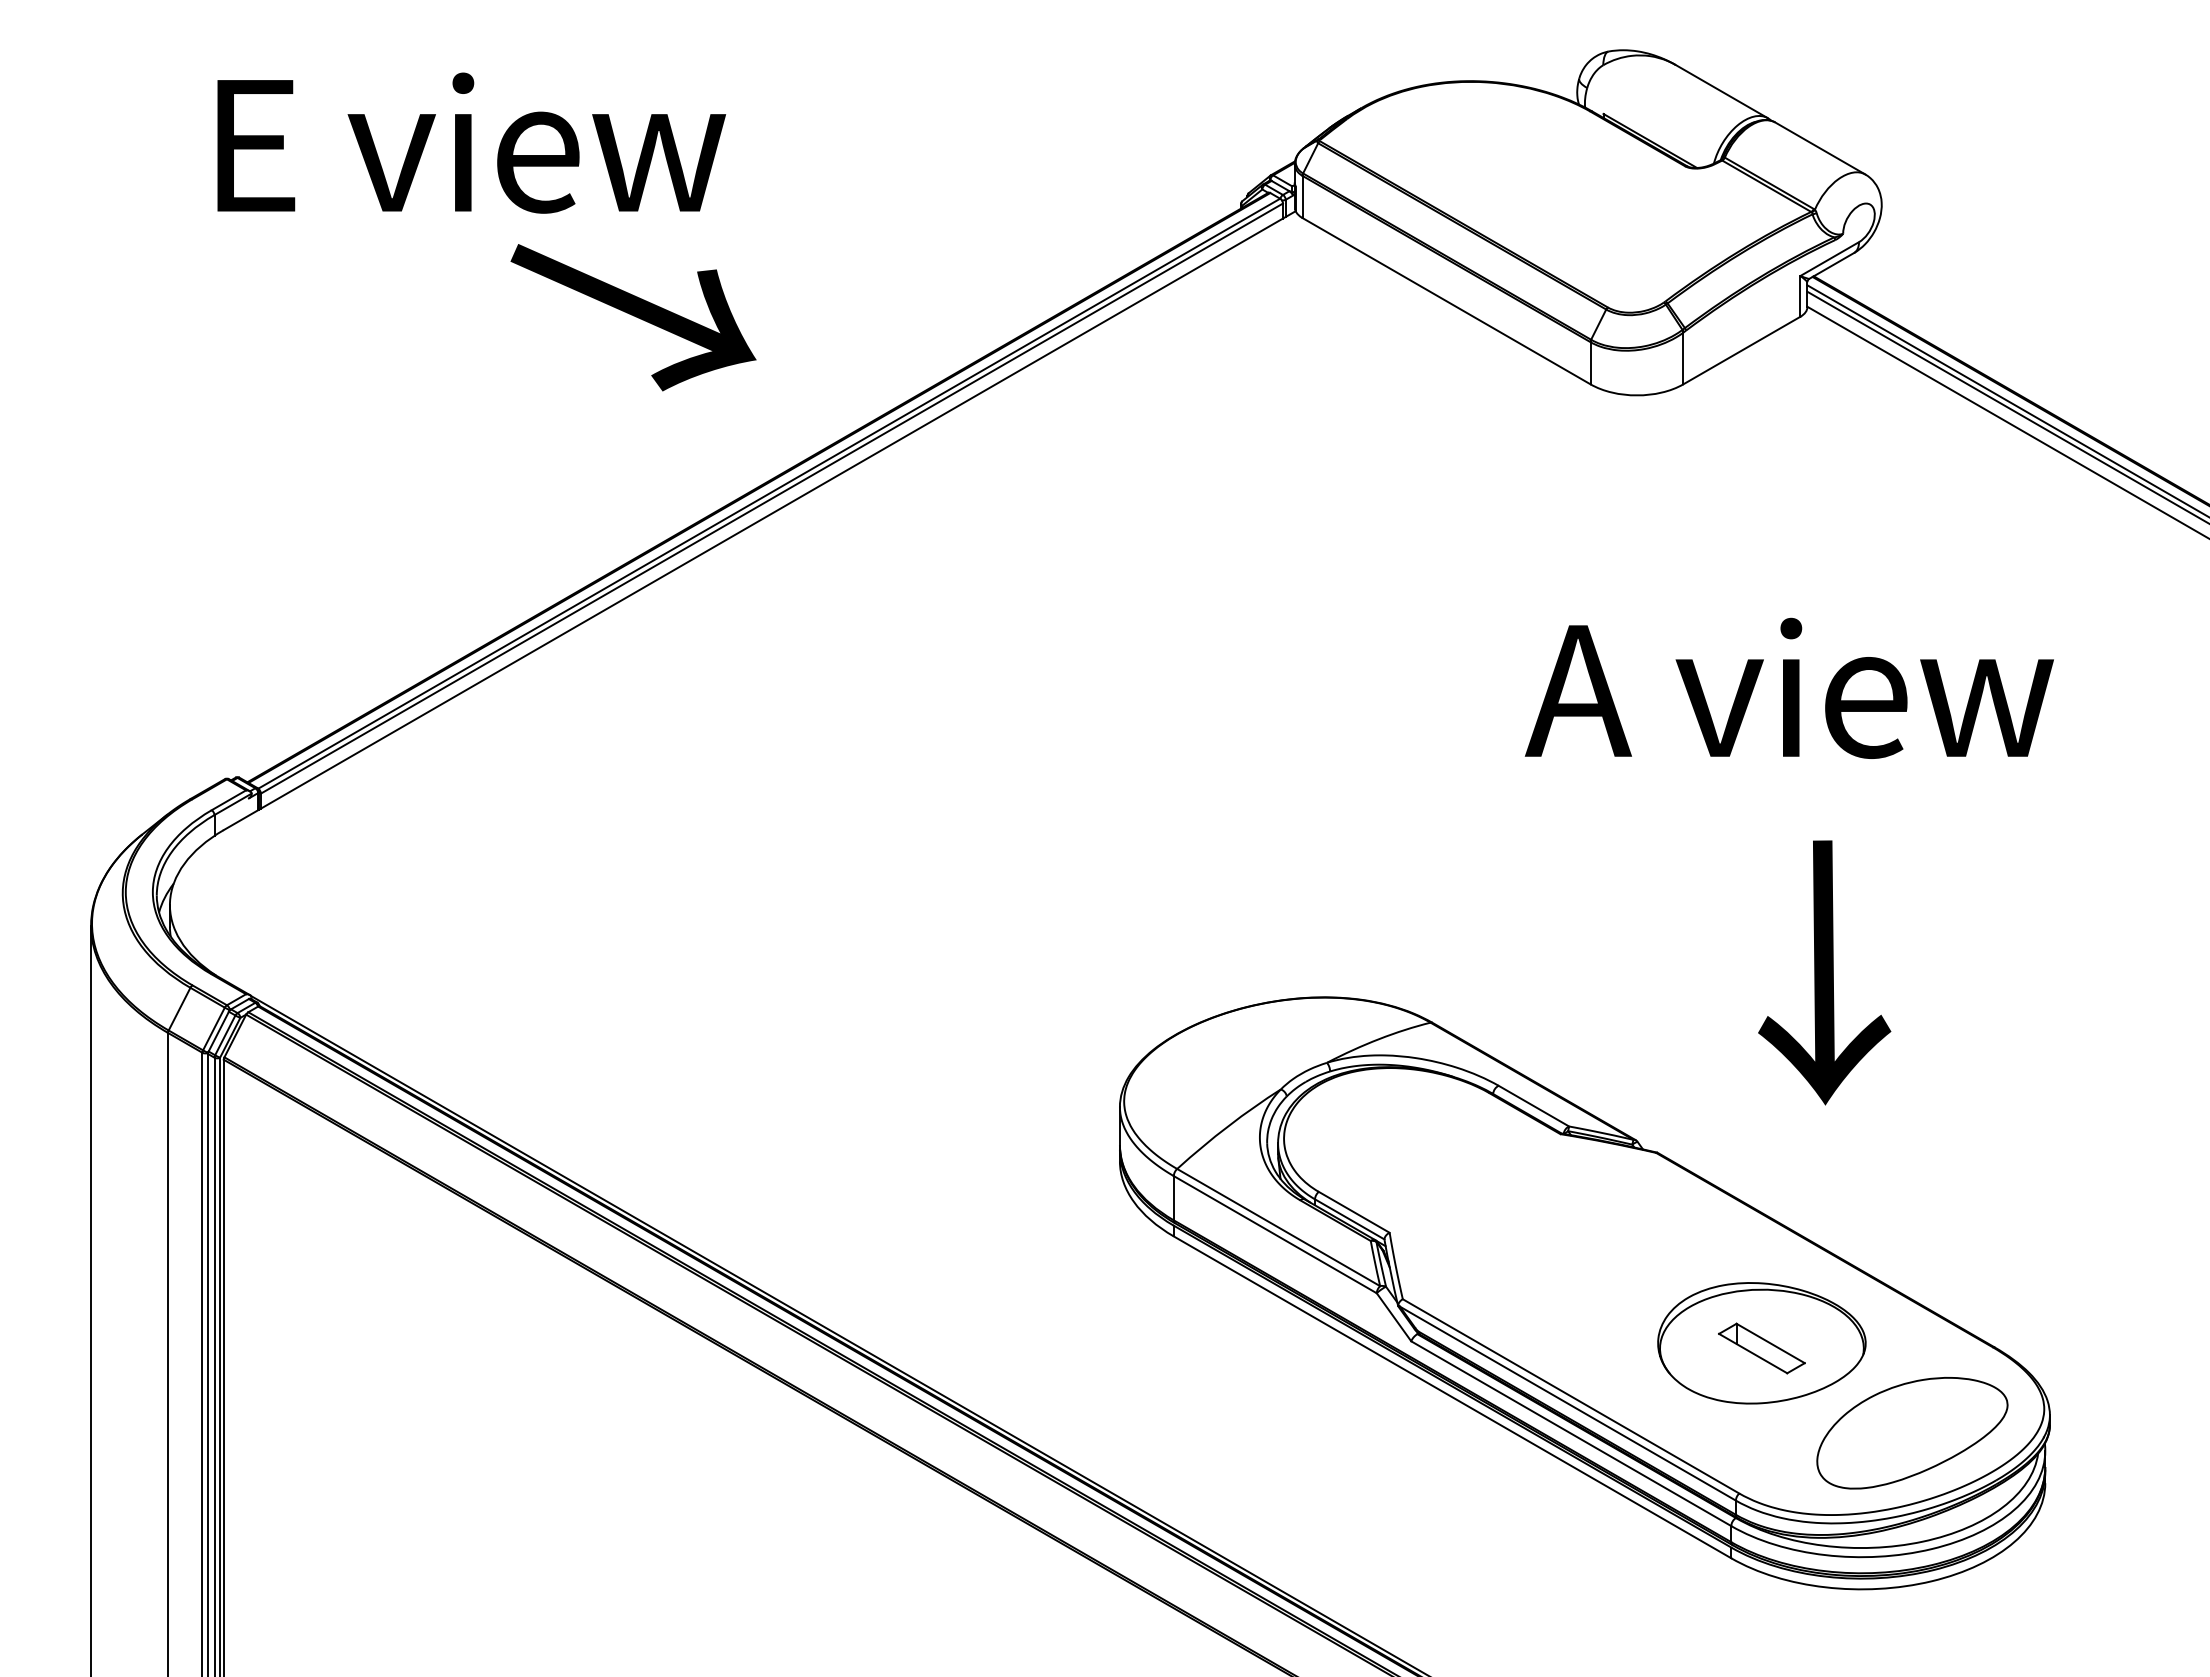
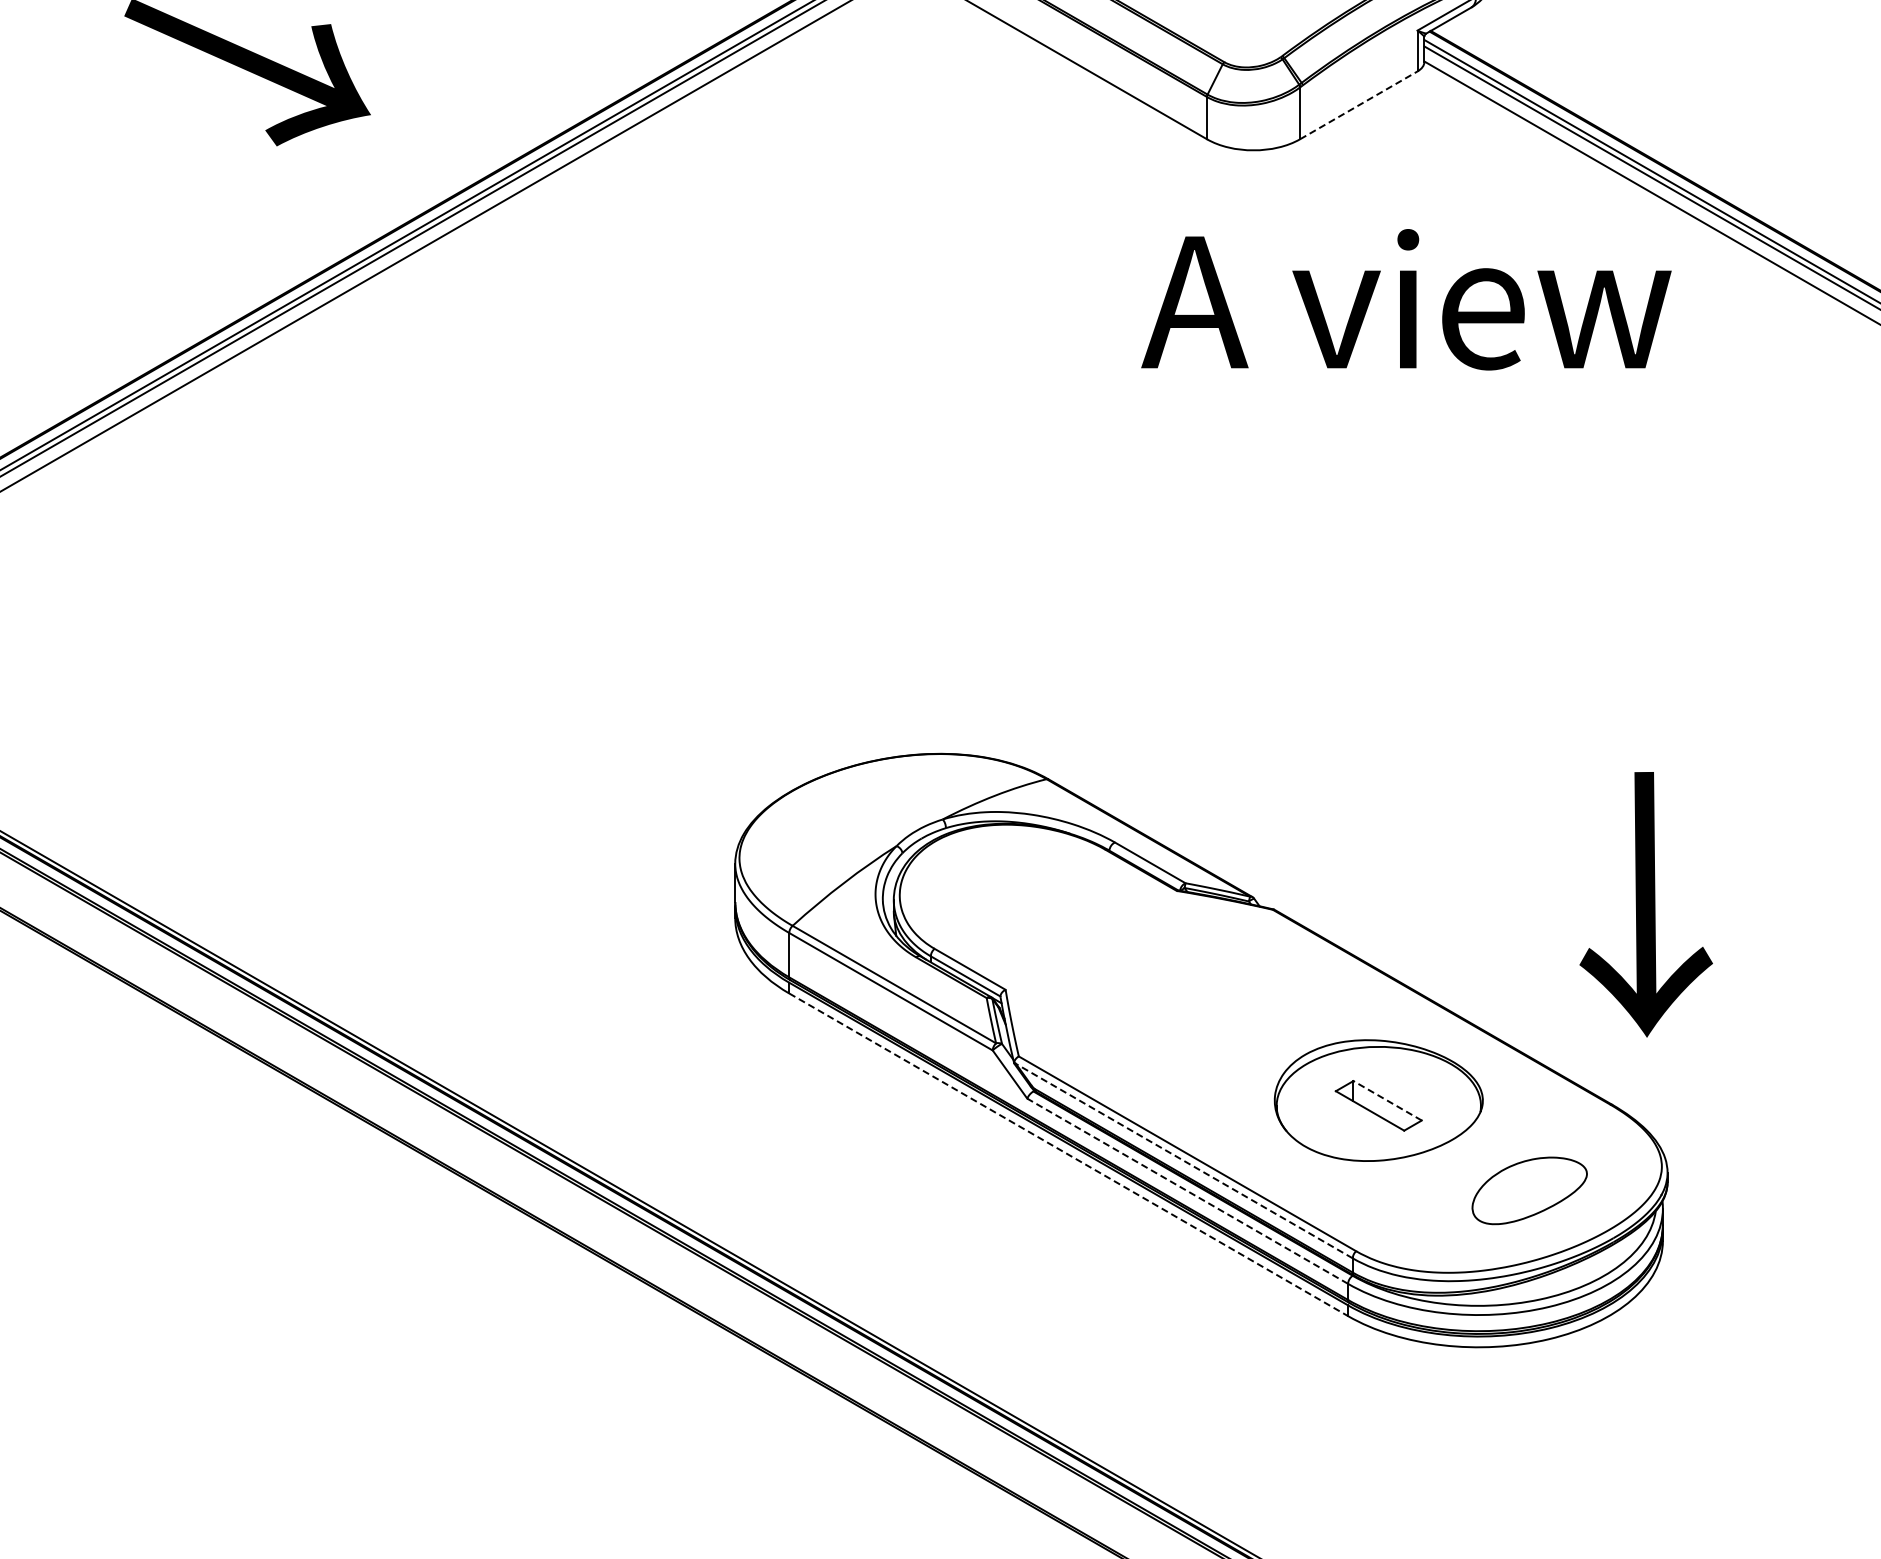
line: (1741, 350) -> (1358, 105), solid -> dashed
text: (1788, 687) -> (1405, 298), moved
text: (1824, 972) -> (1646, 904), moved
line: (1770, 1343) -> (1387, 1100), solid -> dashed
line: (1452, 1397) -> (1068, 1154), solid -> dashed
line: (1567, 1403) -> (1183, 1160), solid -> dashed
line: (1571, 1433) -> (1187, 1191), solid -> dashed
part: (1912, 1433) -> (1529, 1191), size x0.6

